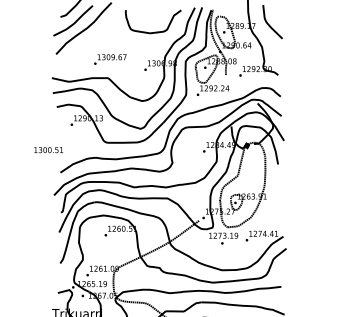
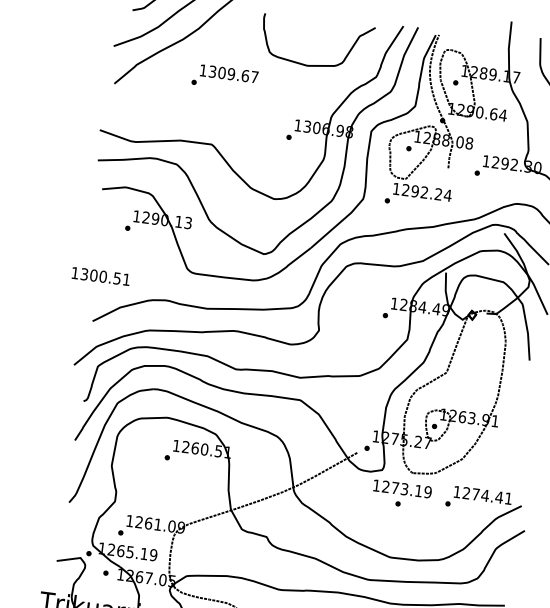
text: (110, 59) -> (225, 77), moved
text: (48, 150) -> (100, 277), moved

